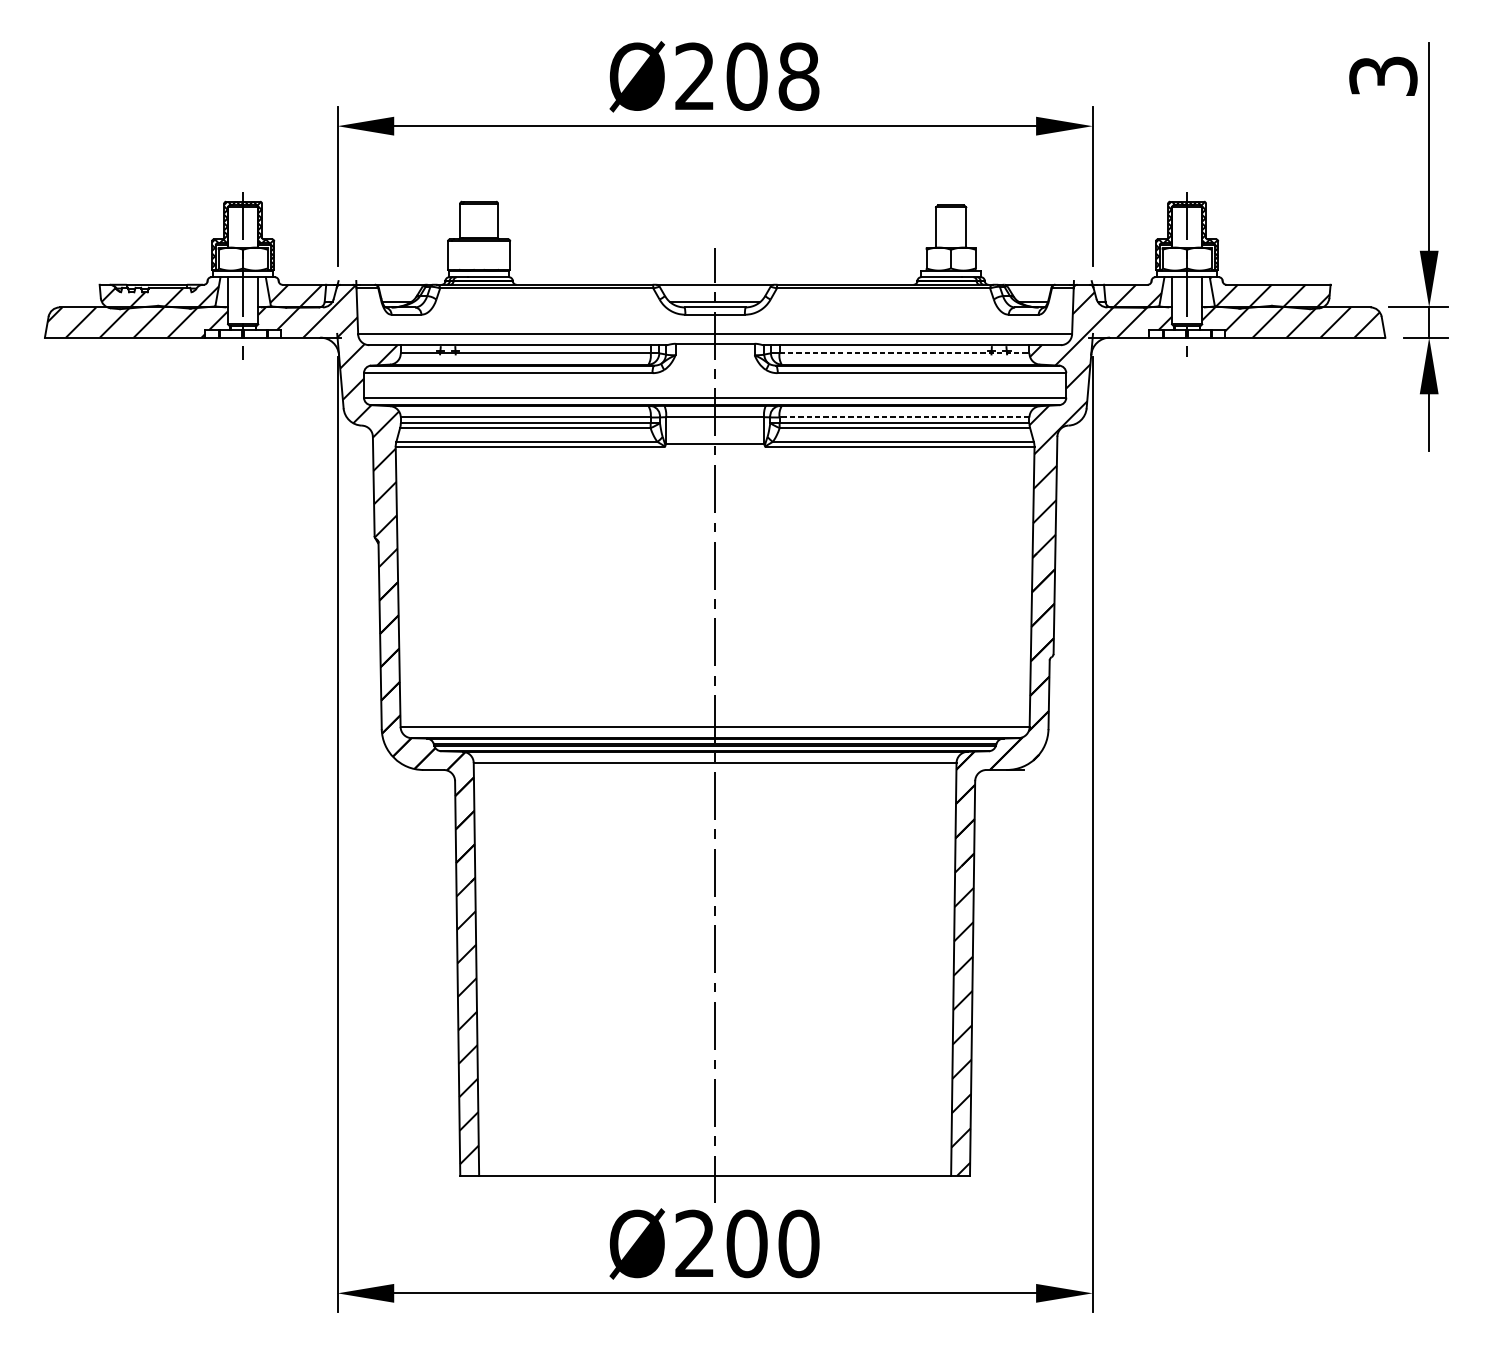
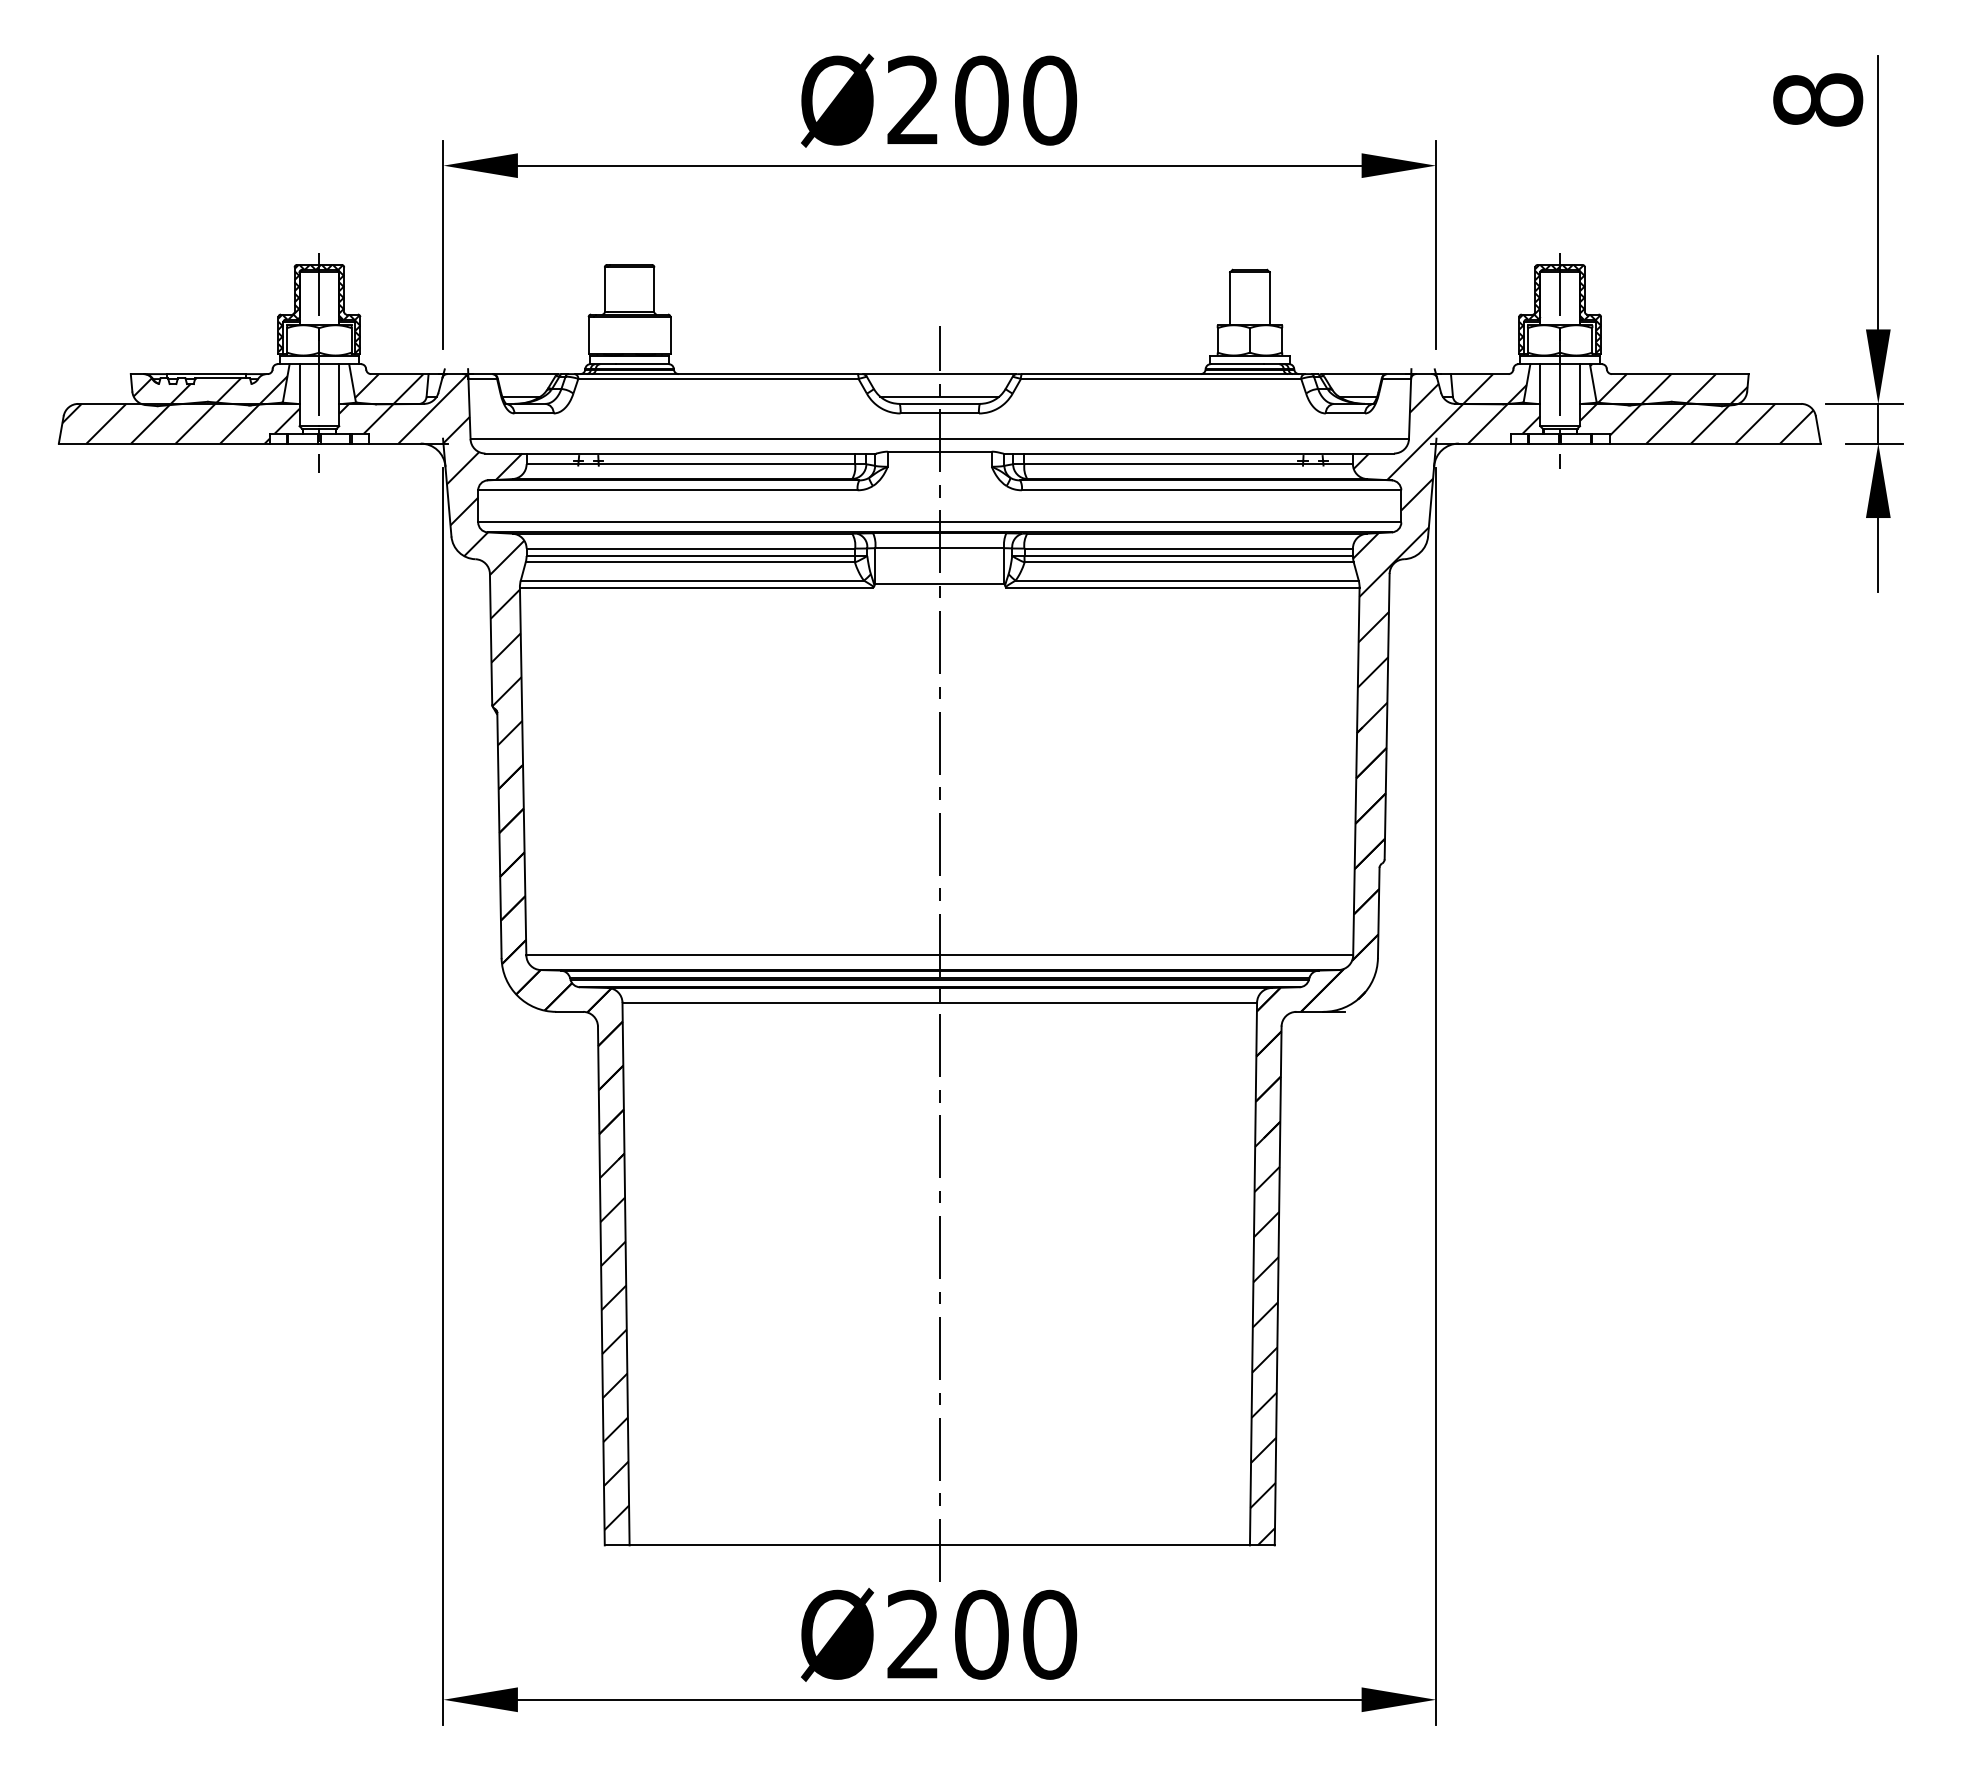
text: (1383, 75) -> (1818, 99), 3 -> 8
text: (799, 76) -> (1050, 100), Ø208 -> Ø200
line: (905, 353) -> (1189, 464), dashed -> solid
line: (904, 417) -> (1188, 548), dashed -> solid

